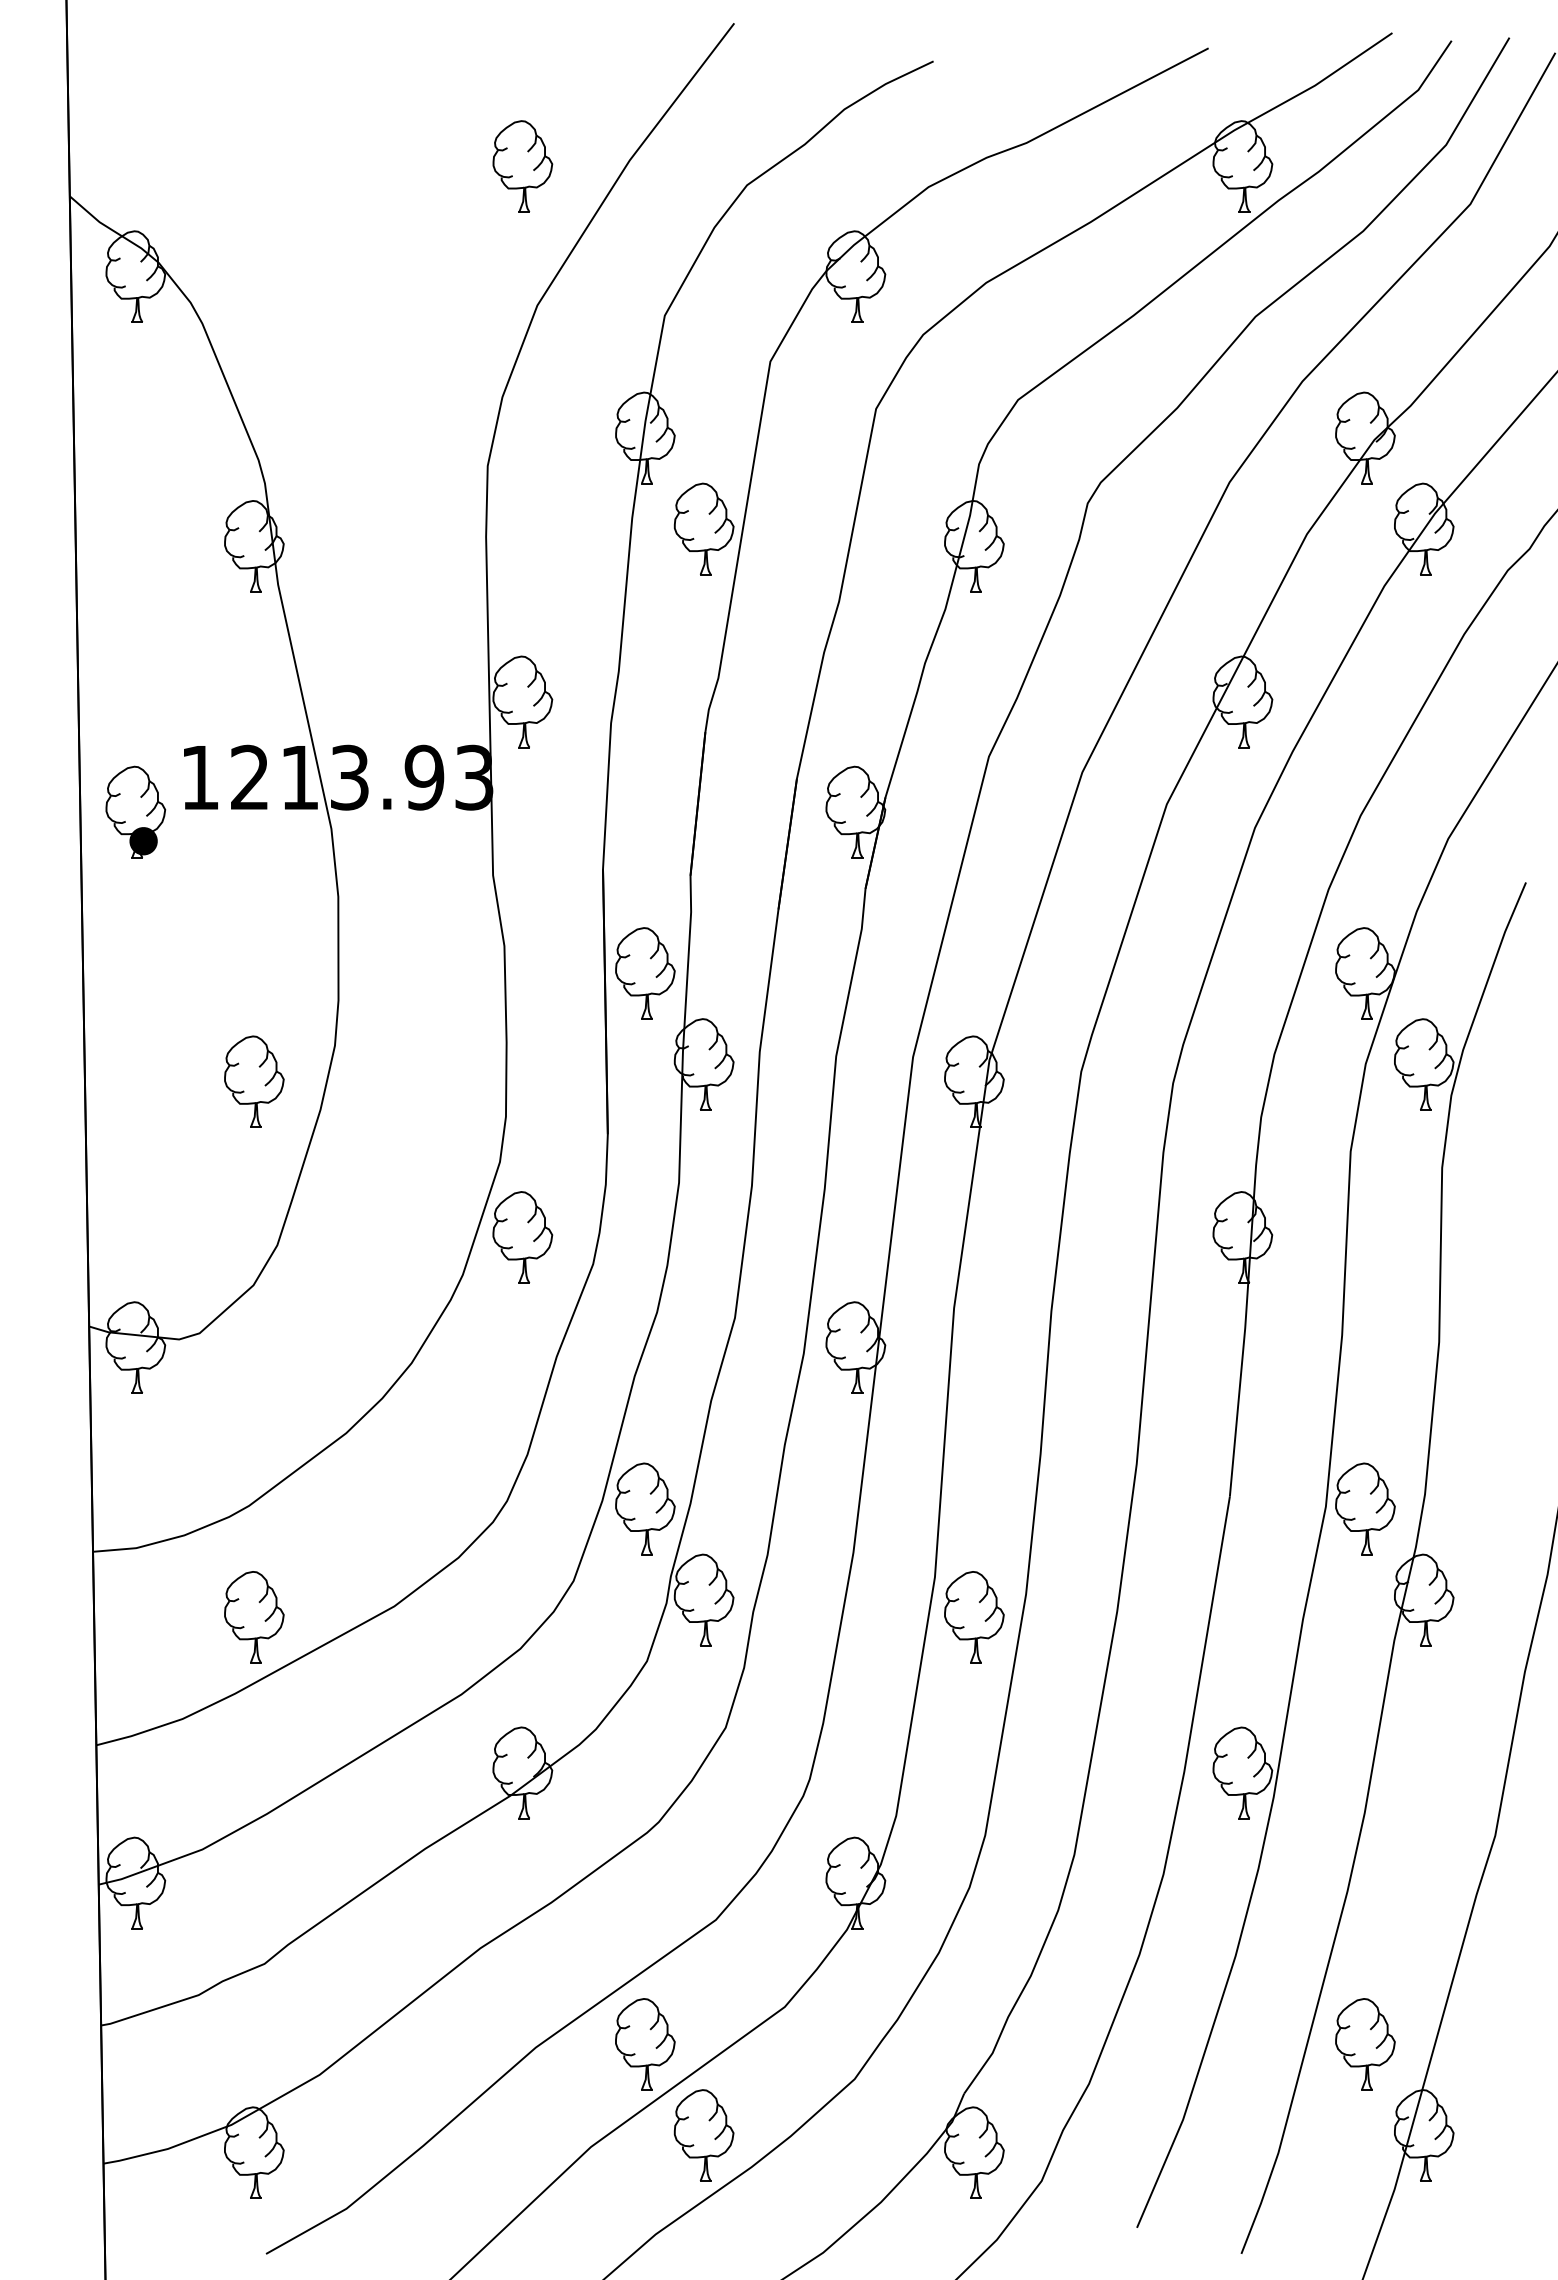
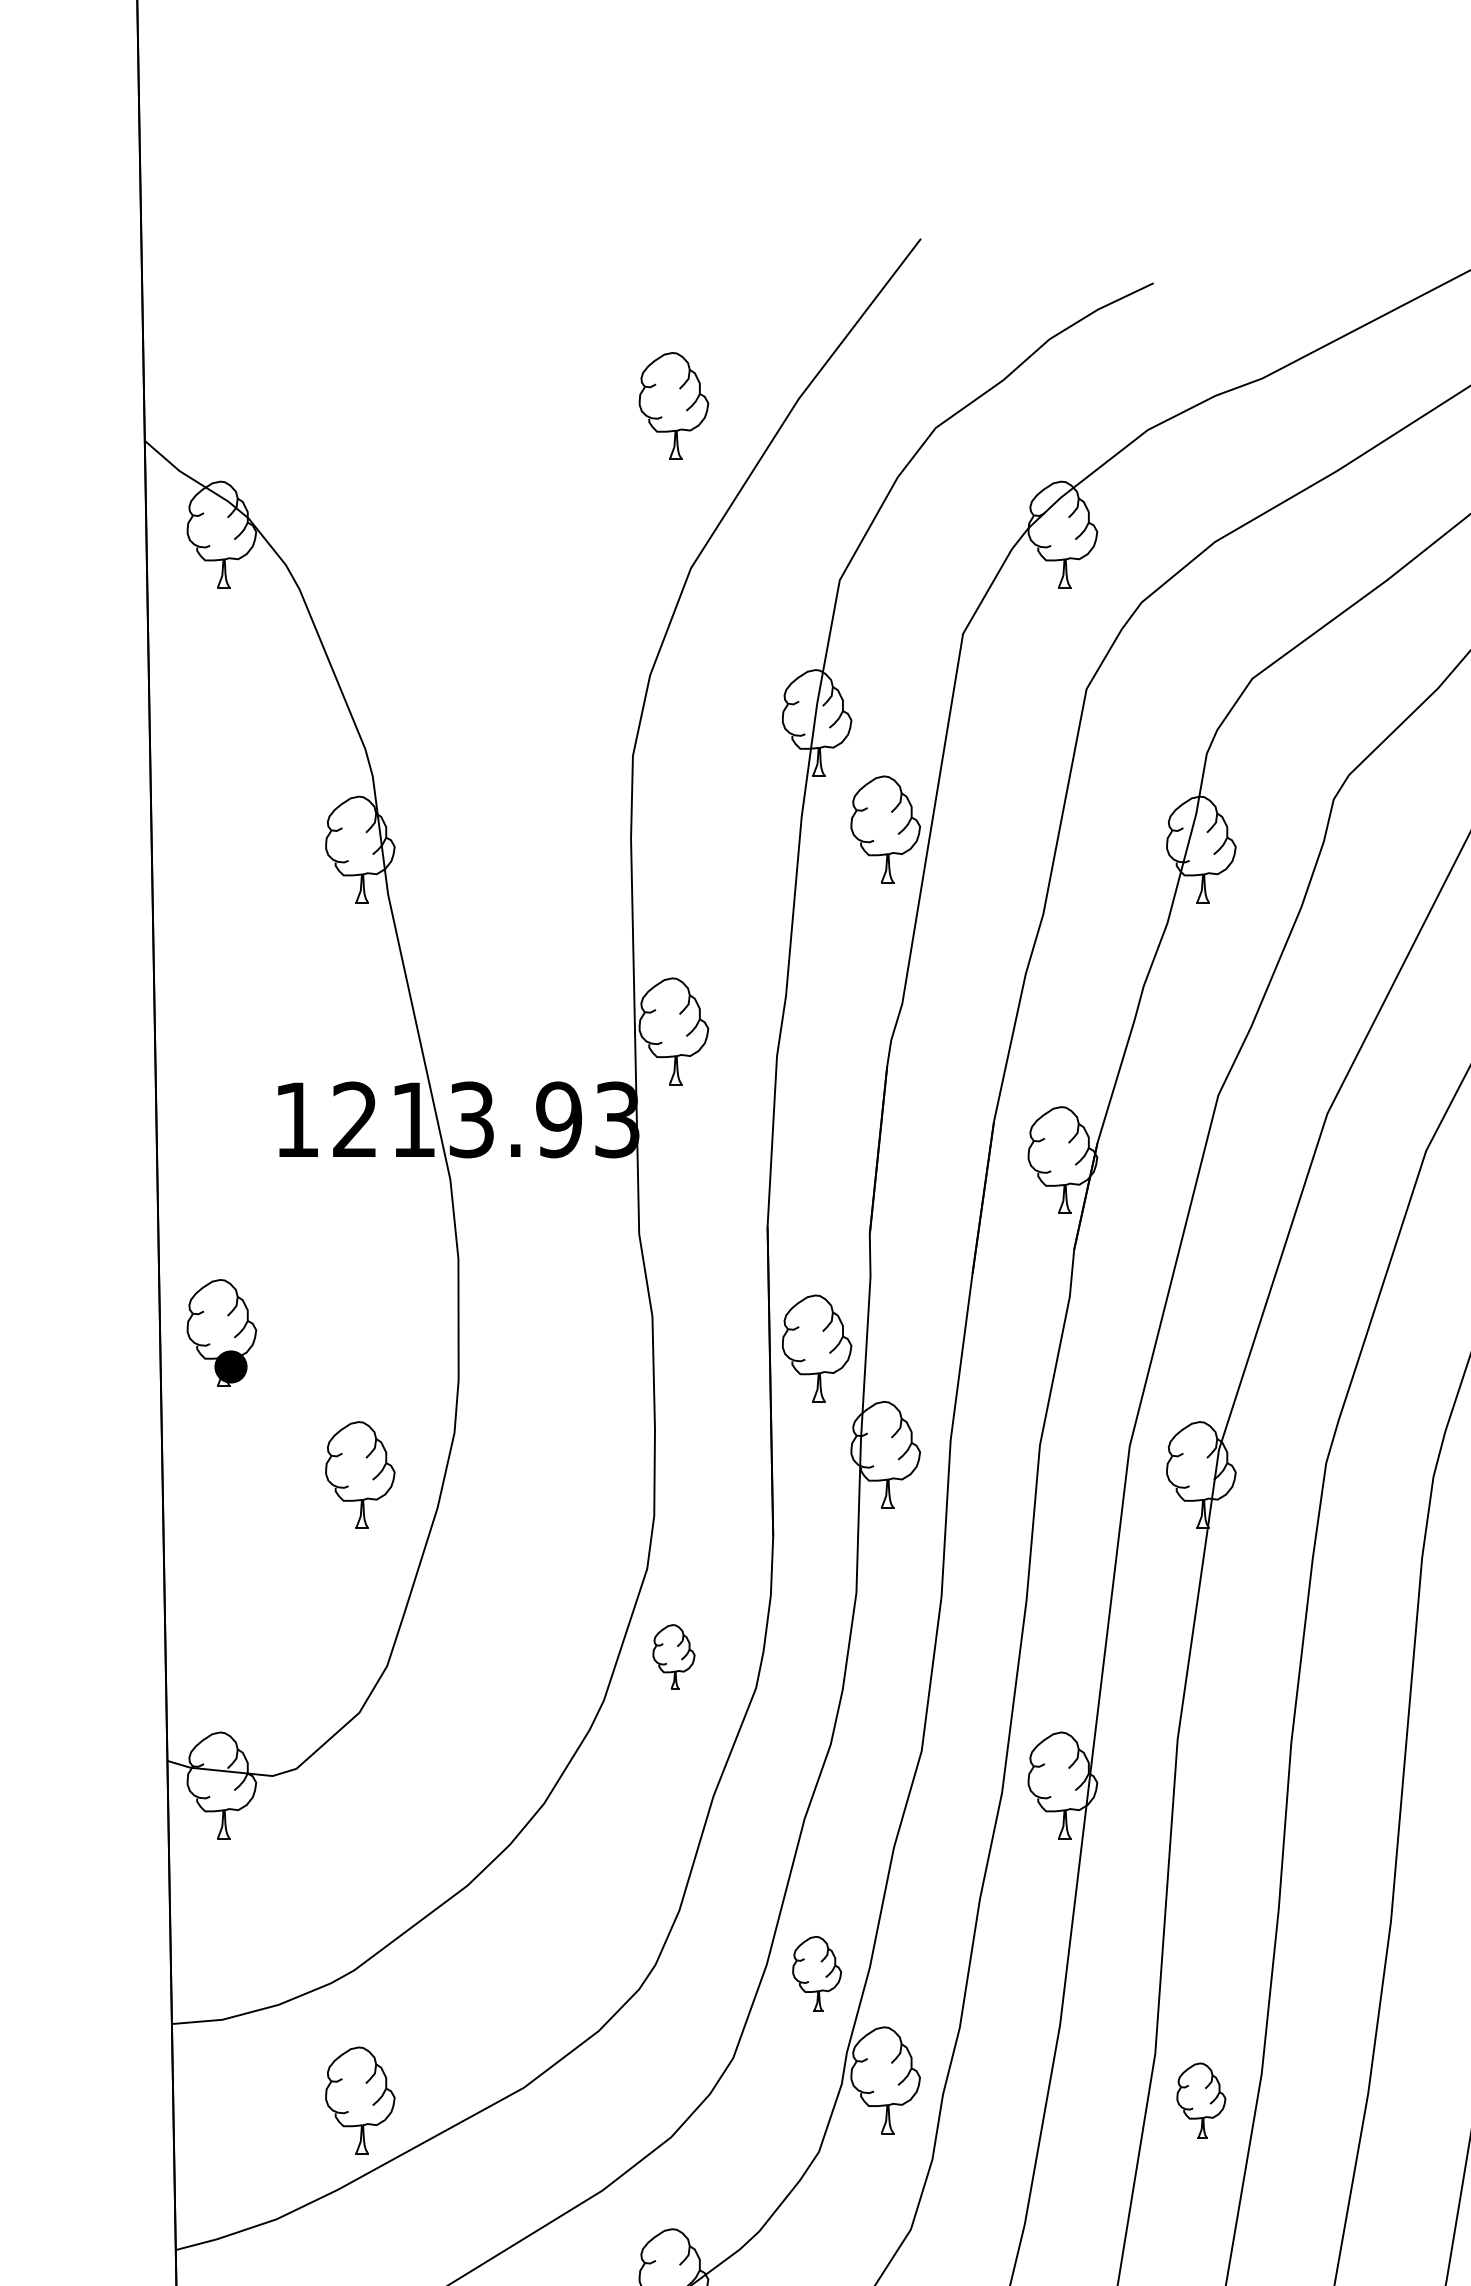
part: (135, 811) -> (221, 1332), moved
part: (522, 1237) -> (673, 1656), size x0.6
part: (645, 1508) -> (817, 1973), size x0.7
part: (974, 1617) -> (1201, 2100), size x0.7

